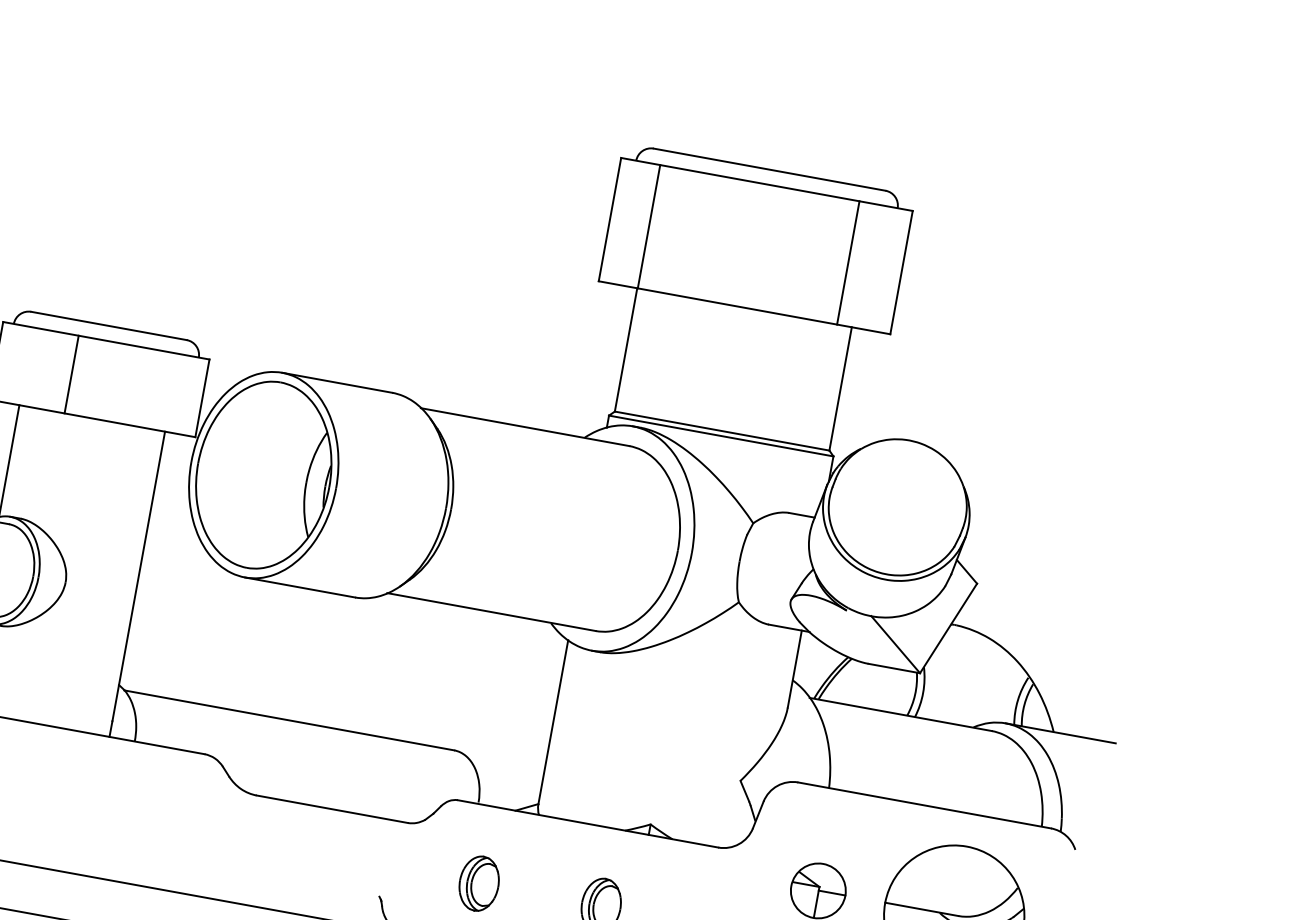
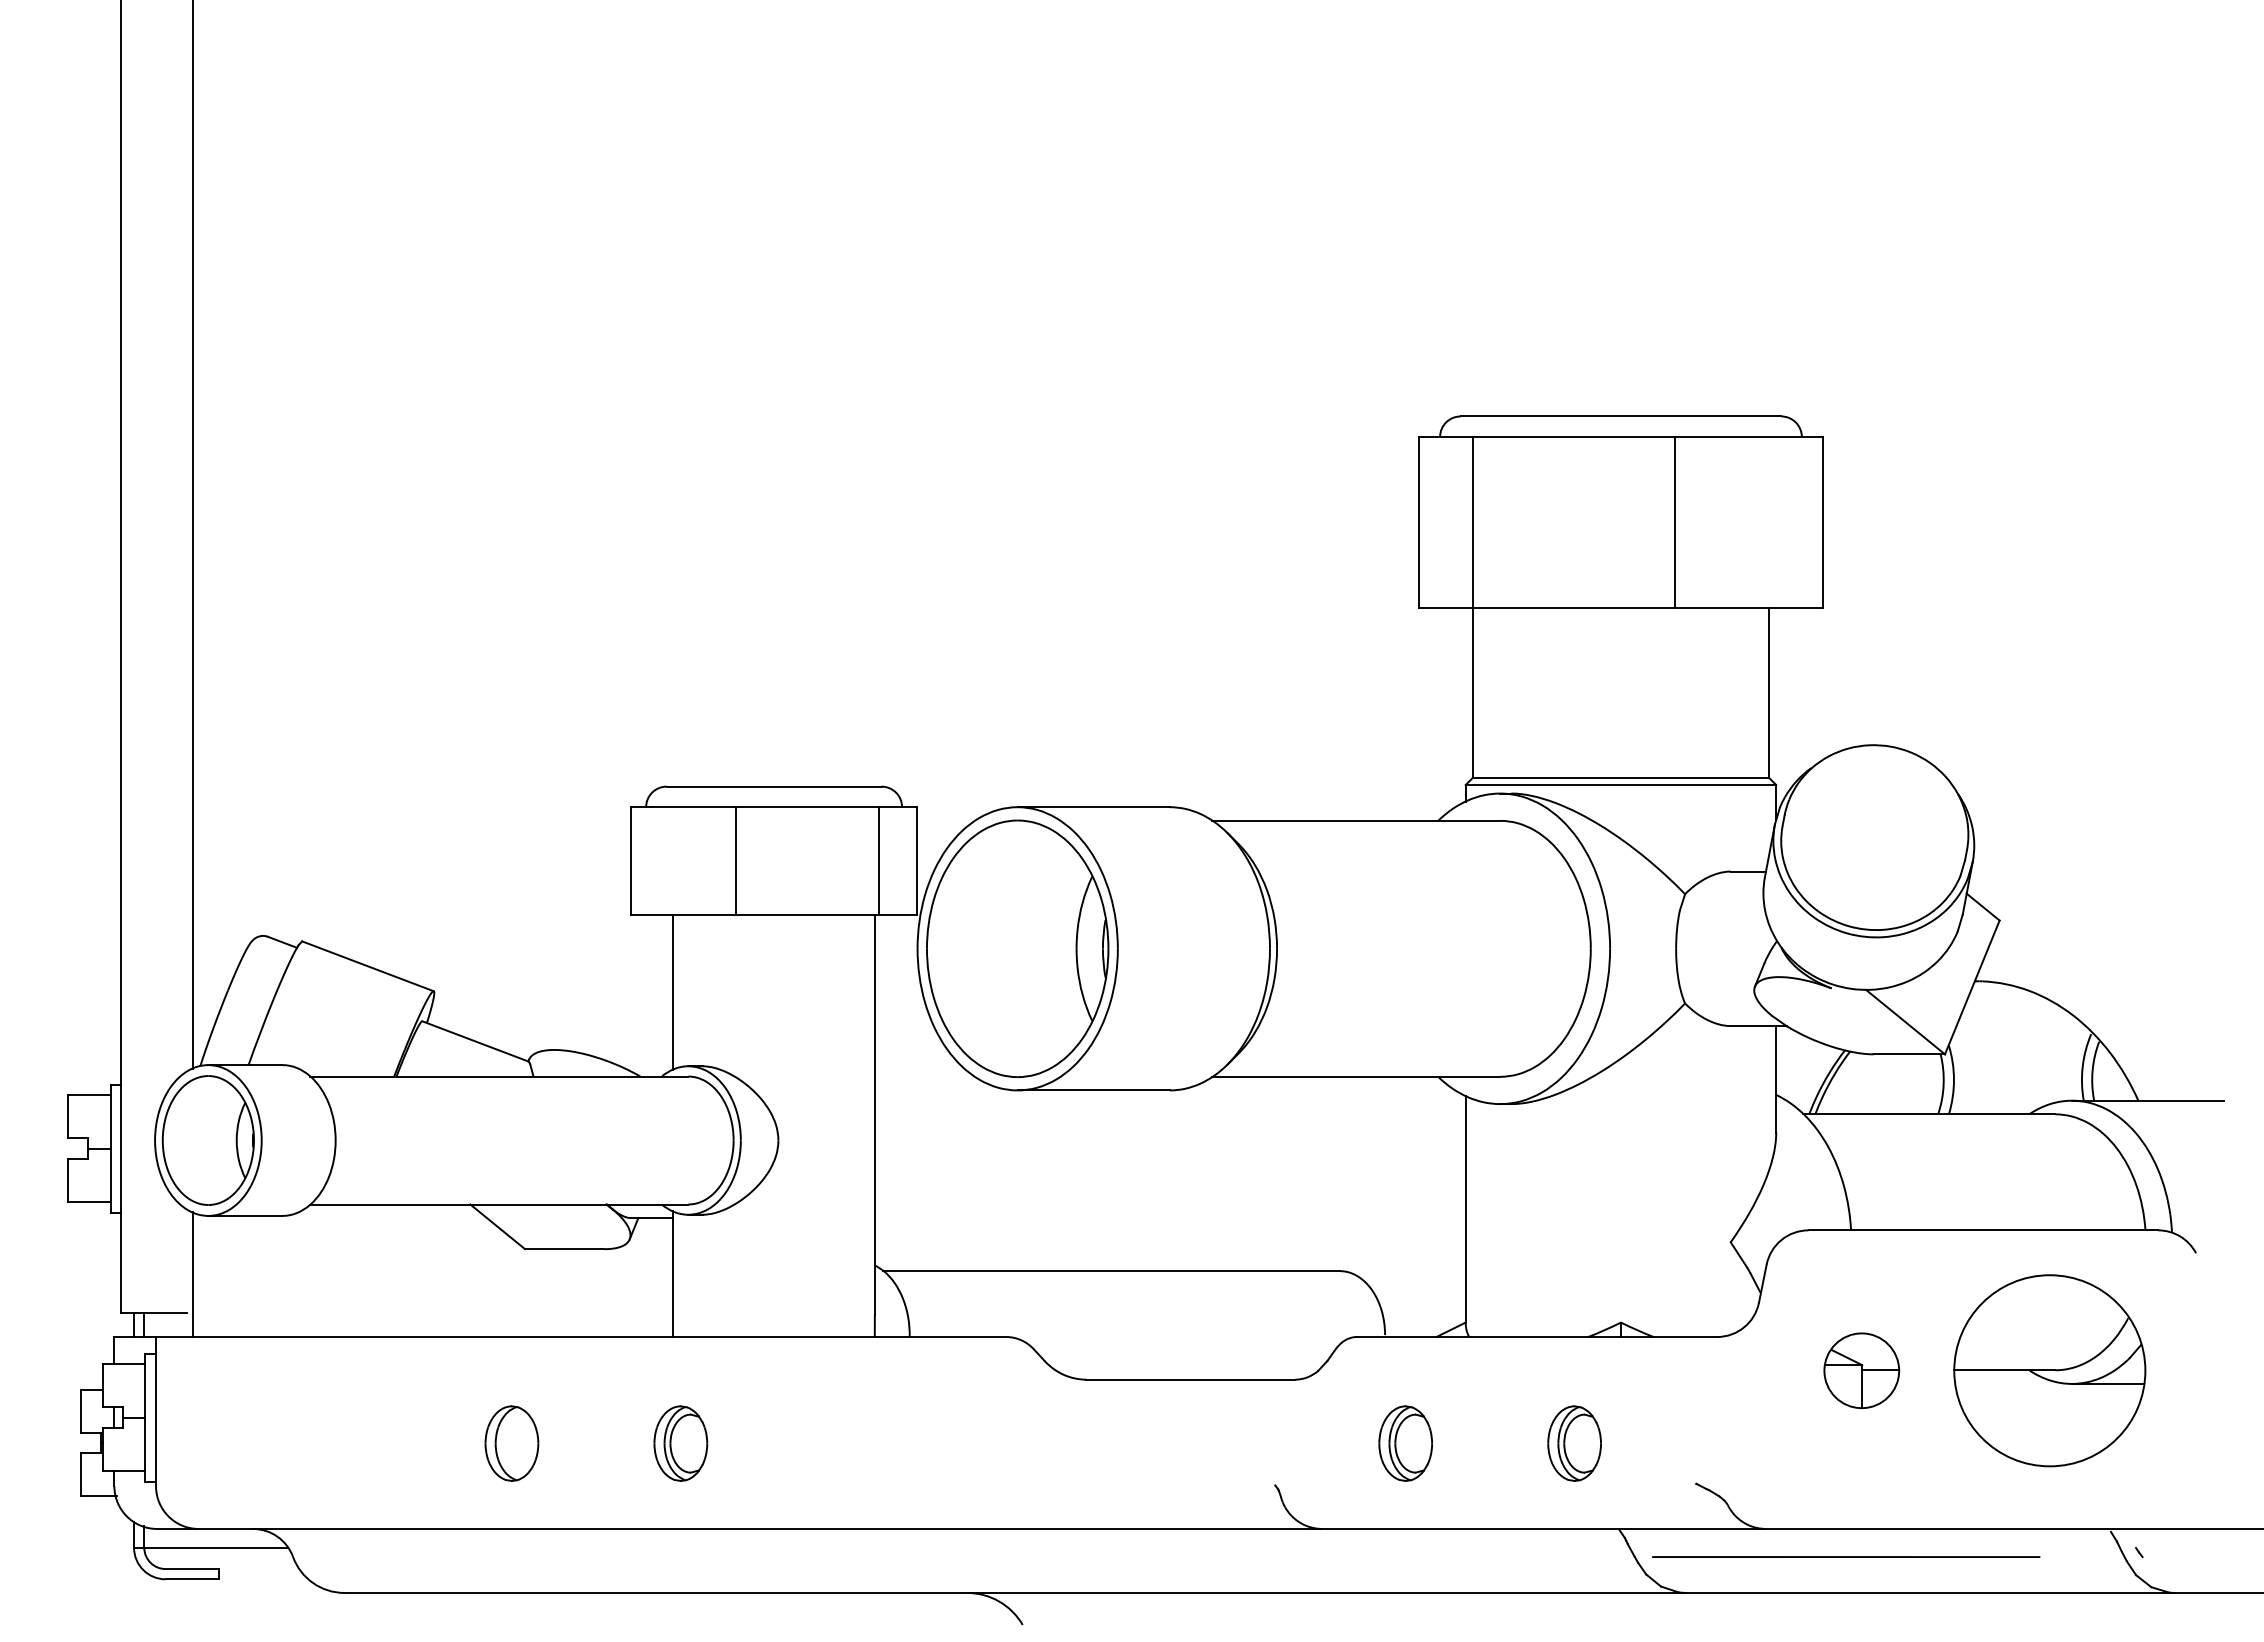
line: (848, 262) -> (1675, 521), moved
line: (174, 393) -> (878, 860), added

